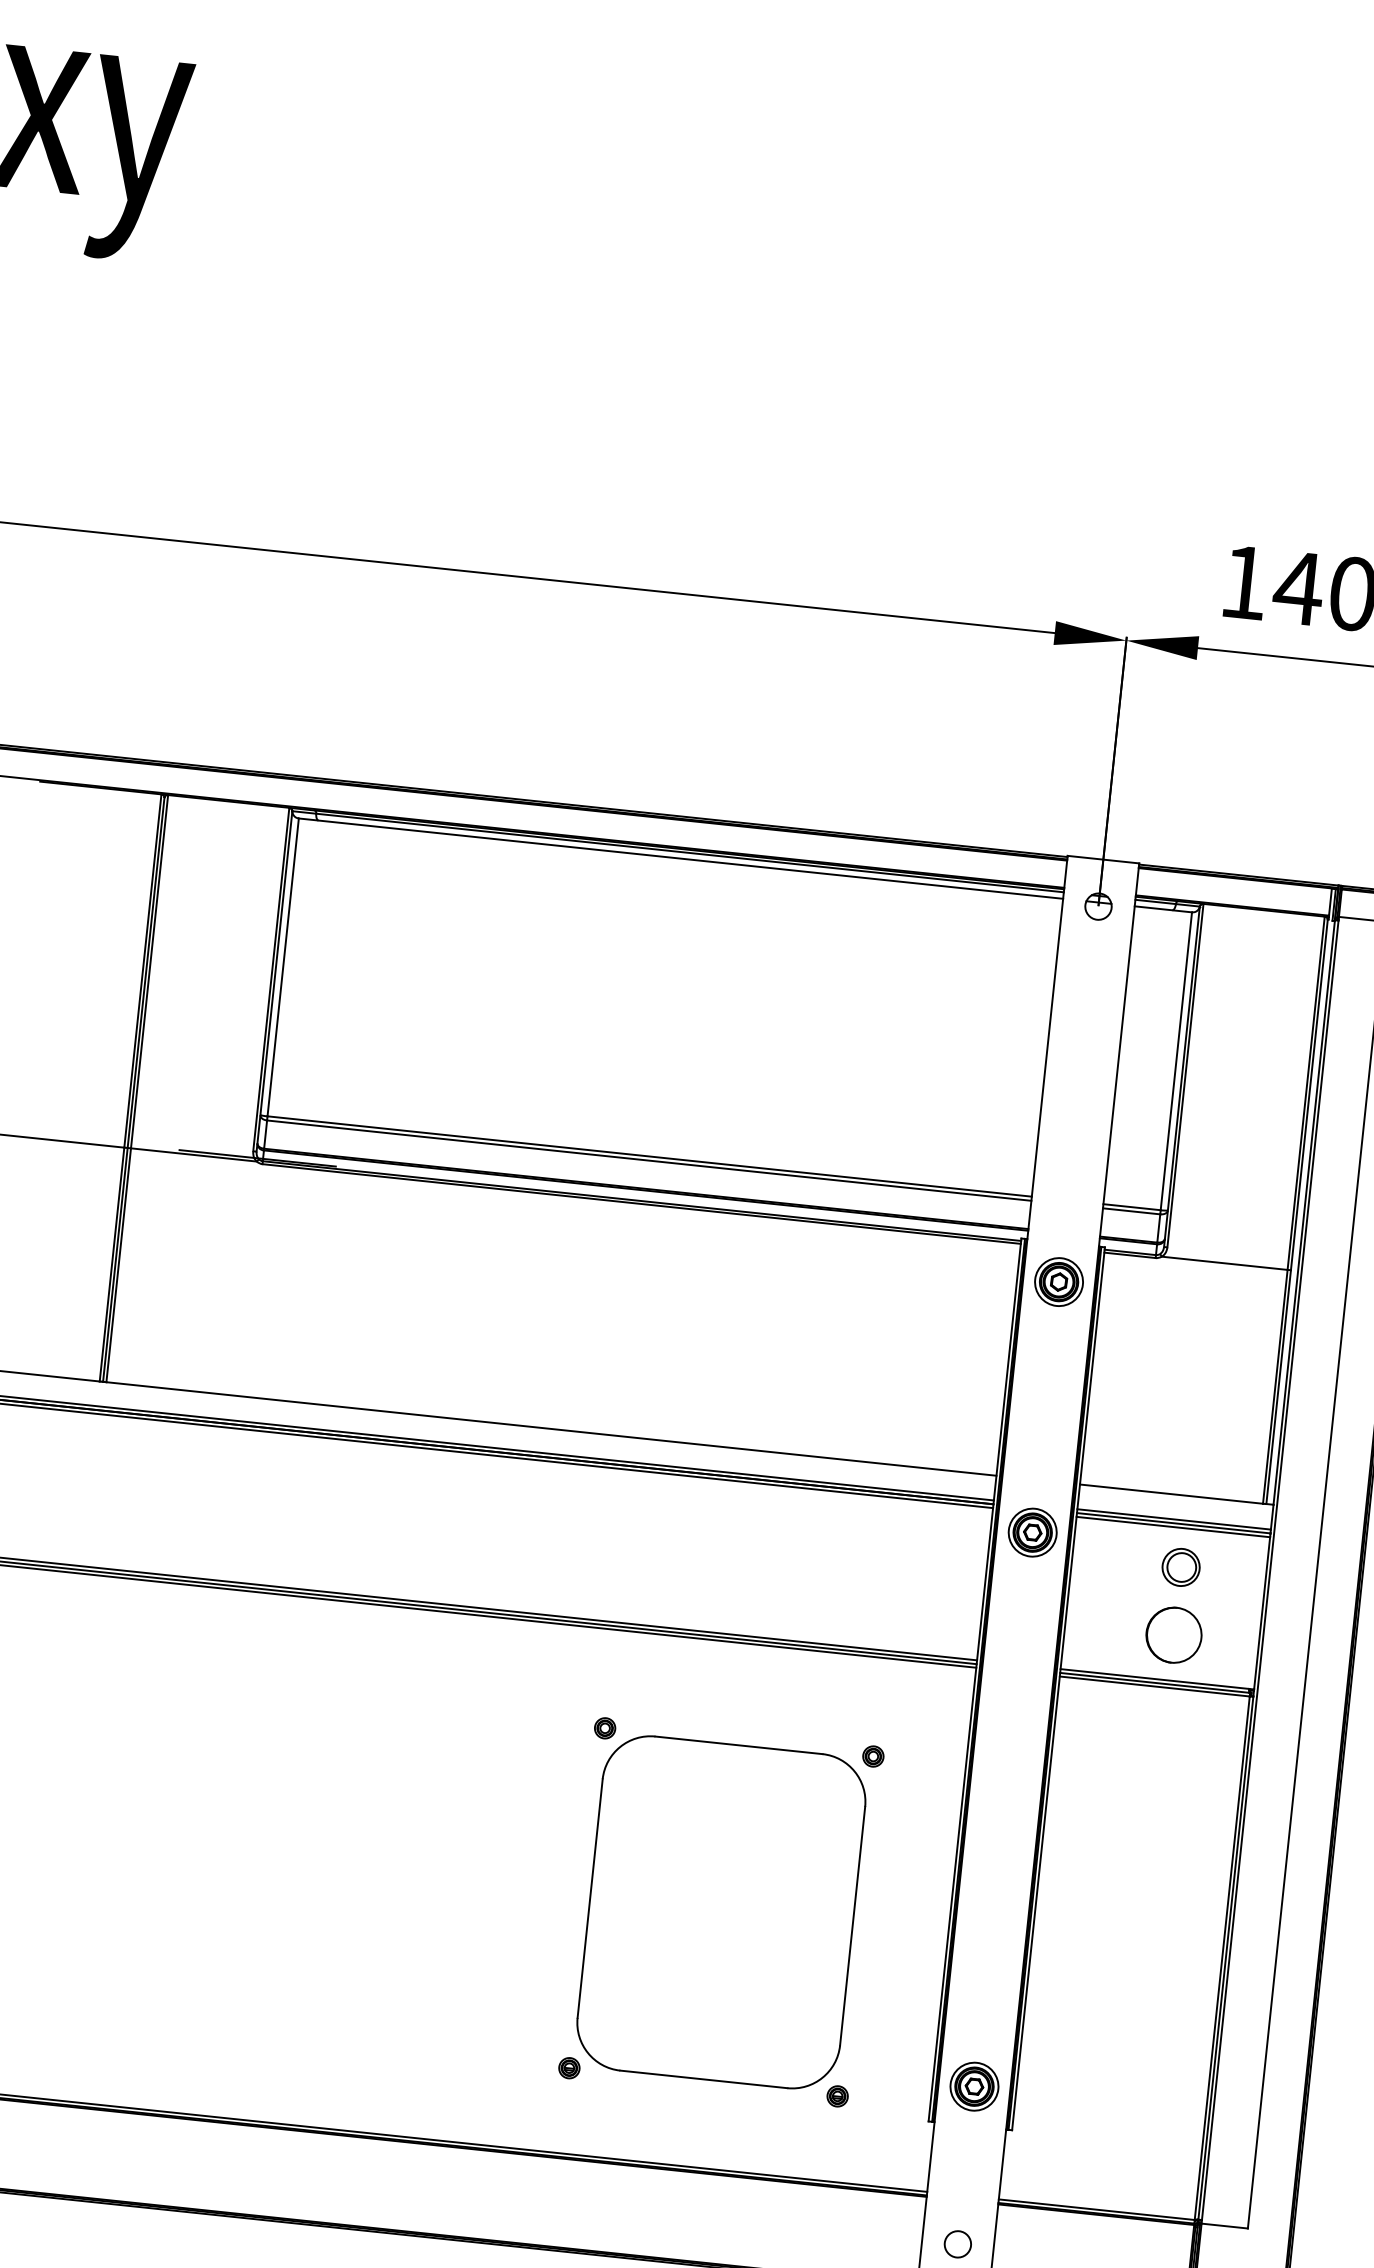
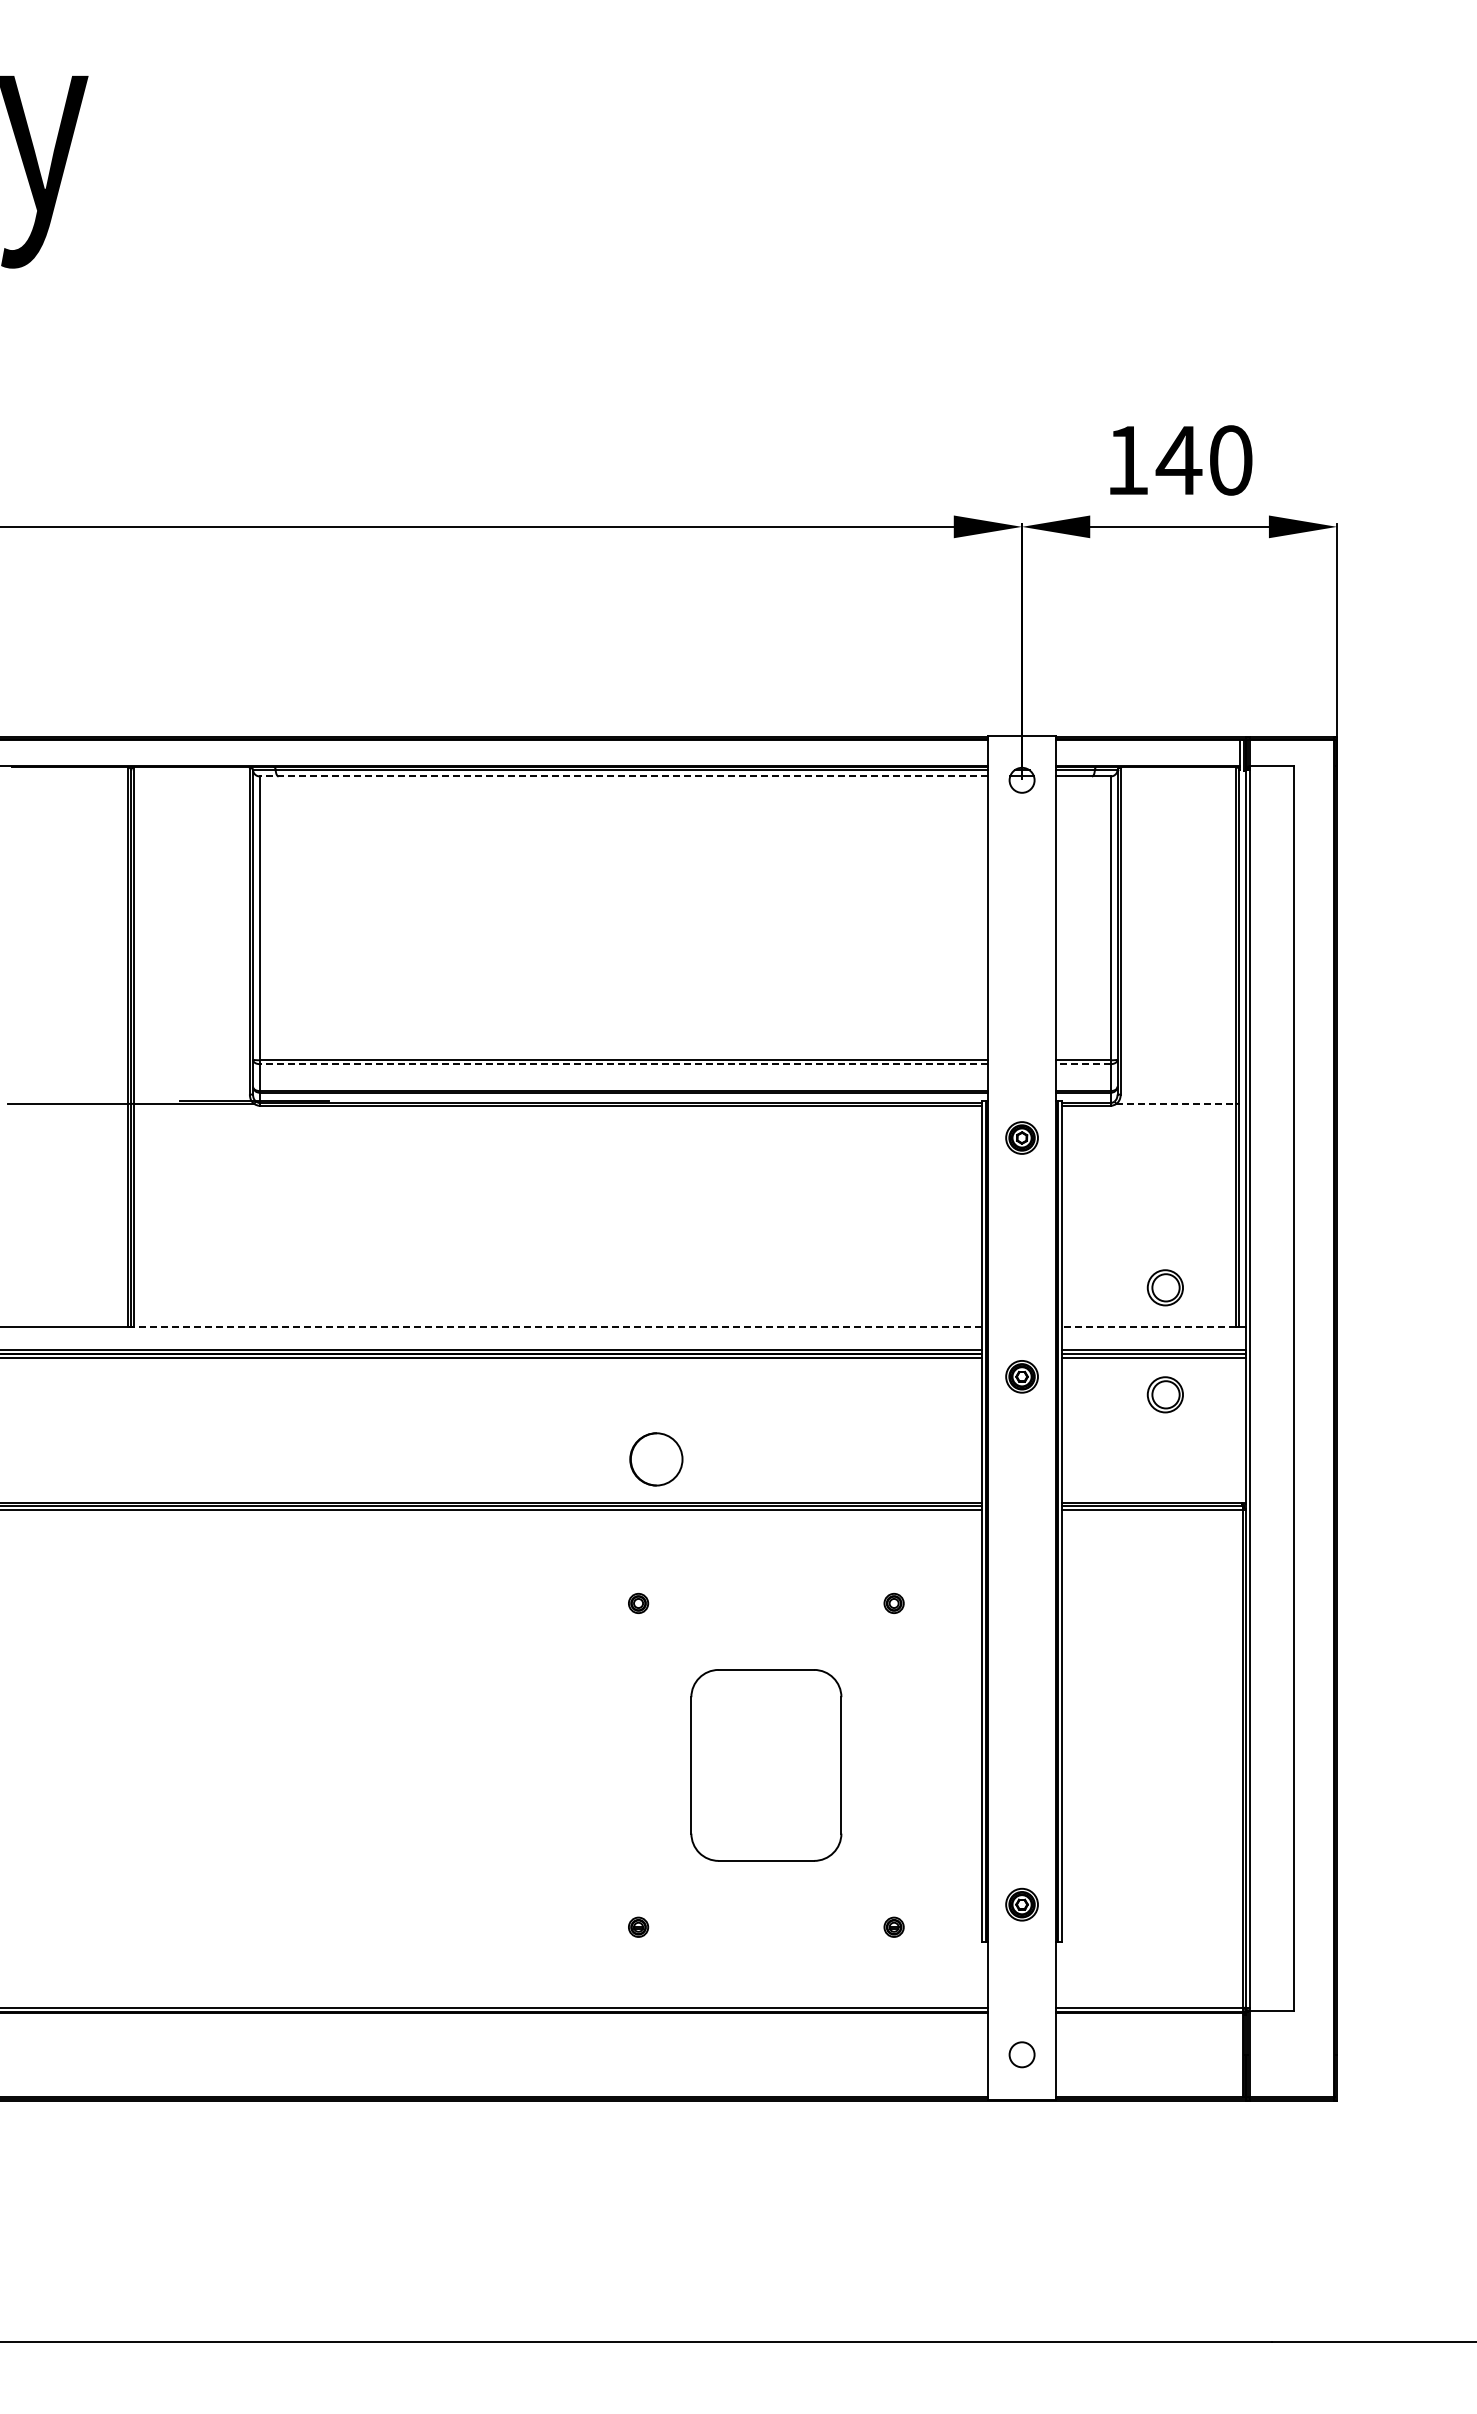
line: (680, 858) -> (623, 776), solid -> dashed
line: (648, 1160) -> (623, 1064), solid -> dashed
line: (1130, 1211) -> (1082, 1064), solid -> dashed
line: (1224, 1262) -> (1176, 1103), solid -> dashed
part: (1058, 1281) -> (1021, 1137), size x0.7
line: (551, 1428) -> (558, 1326), solid -> dashed
part: (1192, 1454) -> (1164, 1287), added
line: (1170, 1493) -> (1148, 1326), solid -> dashed
part: (1032, 1532) -> (1021, 1376), size x0.7
circle: (1174, 1635) -> (656, 1459), moved
part: (721, 1912) -> (766, 1765), size x0.6
part: (973, 2086) -> (1021, 1904), size x0.7

